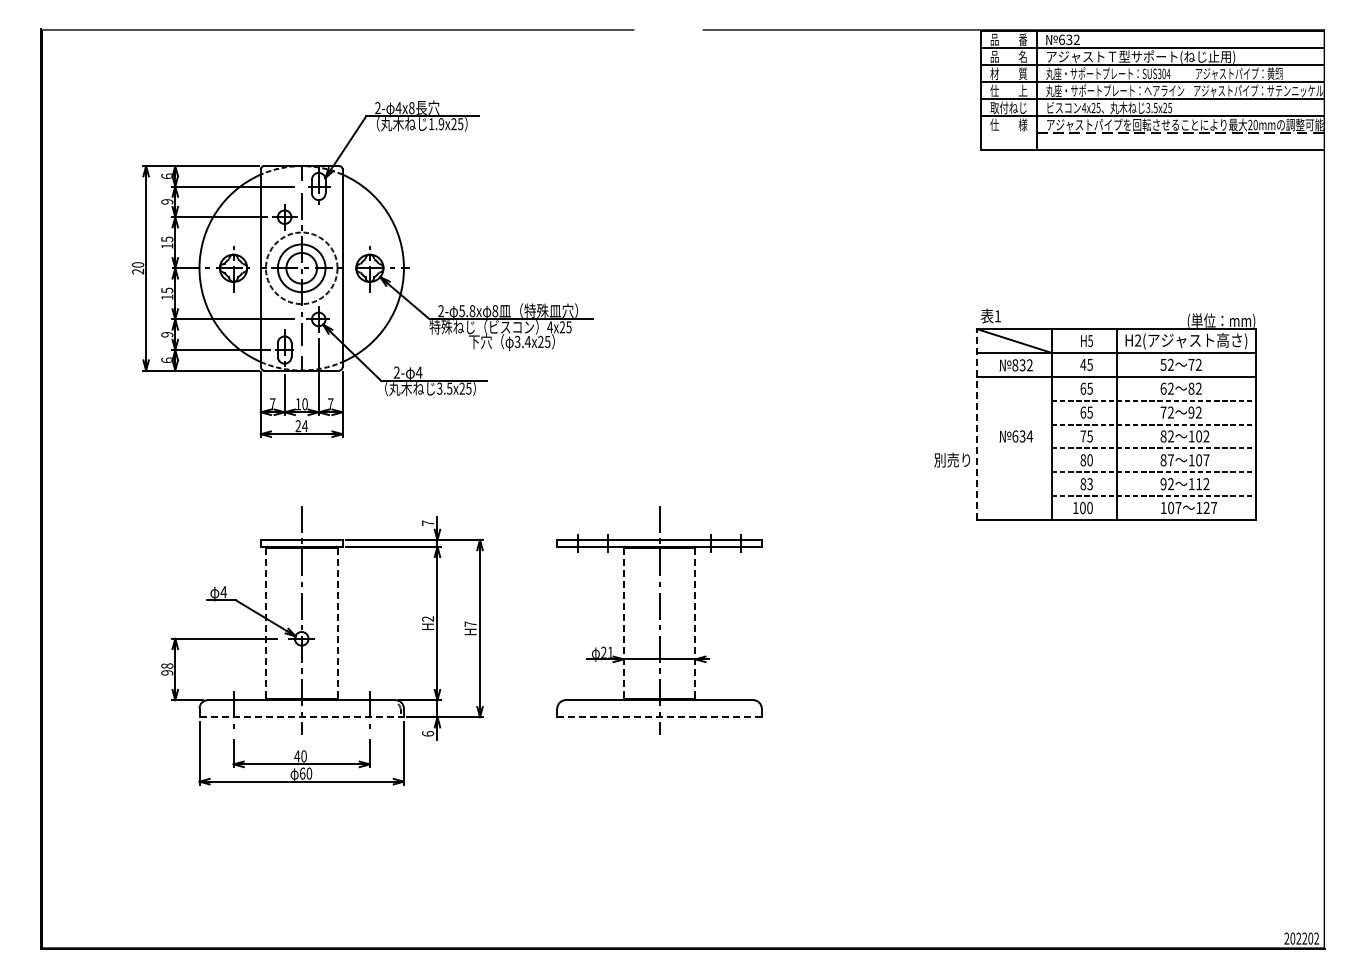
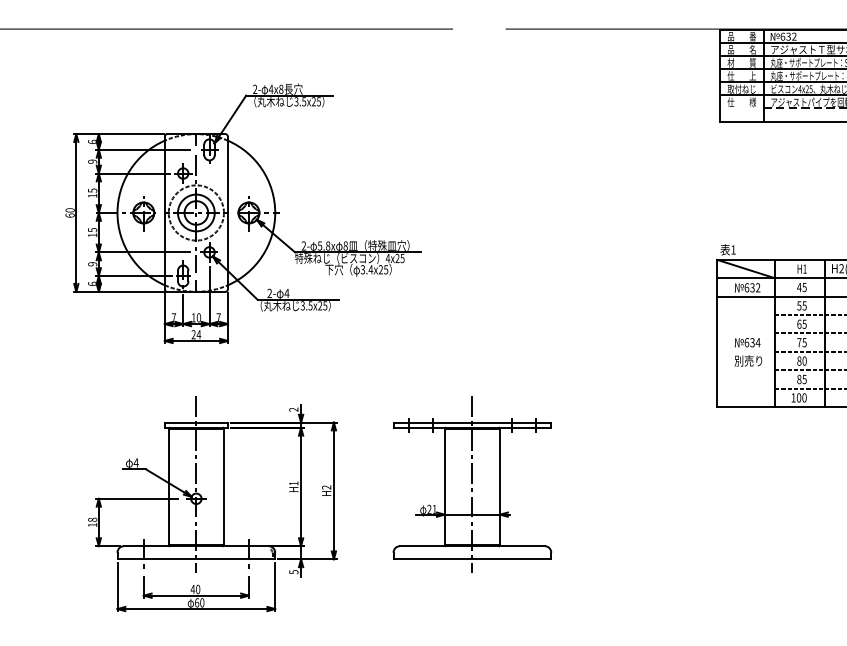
text: (436, 124) -> (300, 102), 1.9x25 -> 3.5x25
text: (138, 271) -> (70, 215), 20 -> 60
text: (1090, 341) -> (804, 269), H5 -> H1
text: (1015, 365) -> (747, 287), 832 -> 632
text: (1083, 388) -> (799, 305), 65 -> 55
line: (976, 424) -> (716, 333), dashed -> solid
text: (952, 459) -> (748, 360), moved
text: (1089, 483) -> (804, 378), 83 -> 85
text: (427, 523) -> (293, 409), 7 -> 2
text: (427, 618) -> (293, 483), H2 -> H1
line: (265, 623) -> (168, 487), dashed -> solid
line: (337, 623) -> (223, 487), dashed -> solid
text: (470, 623) -> (326, 487), H7 -> H2
line: (623, 623) -> (444, 487), dashed -> solid
line: (695, 623) -> (500, 487), dashed -> solid
text: (167, 672) -> (92, 524), 98 -> 18
line: (302, 717) -> (196, 559), dashed -> solid
line: (660, 717) -> (473, 559), dashed -> solid
text: (428, 733) -> (294, 571), 6 -> 5

